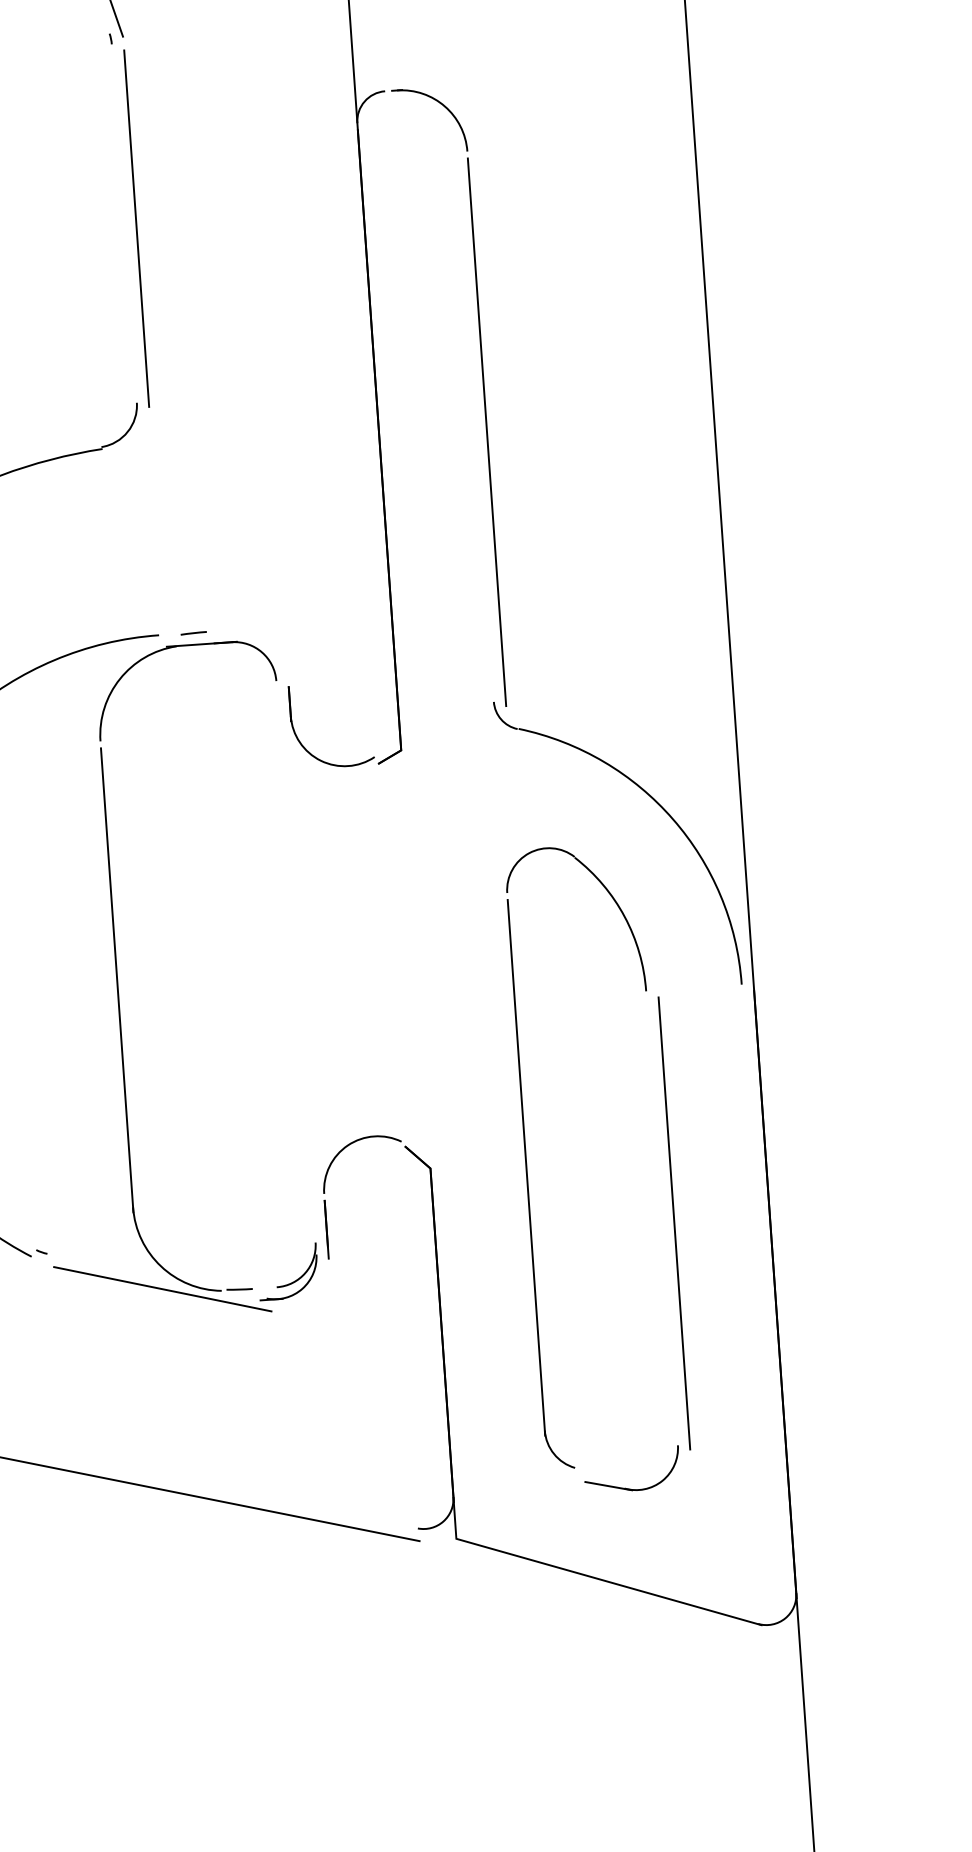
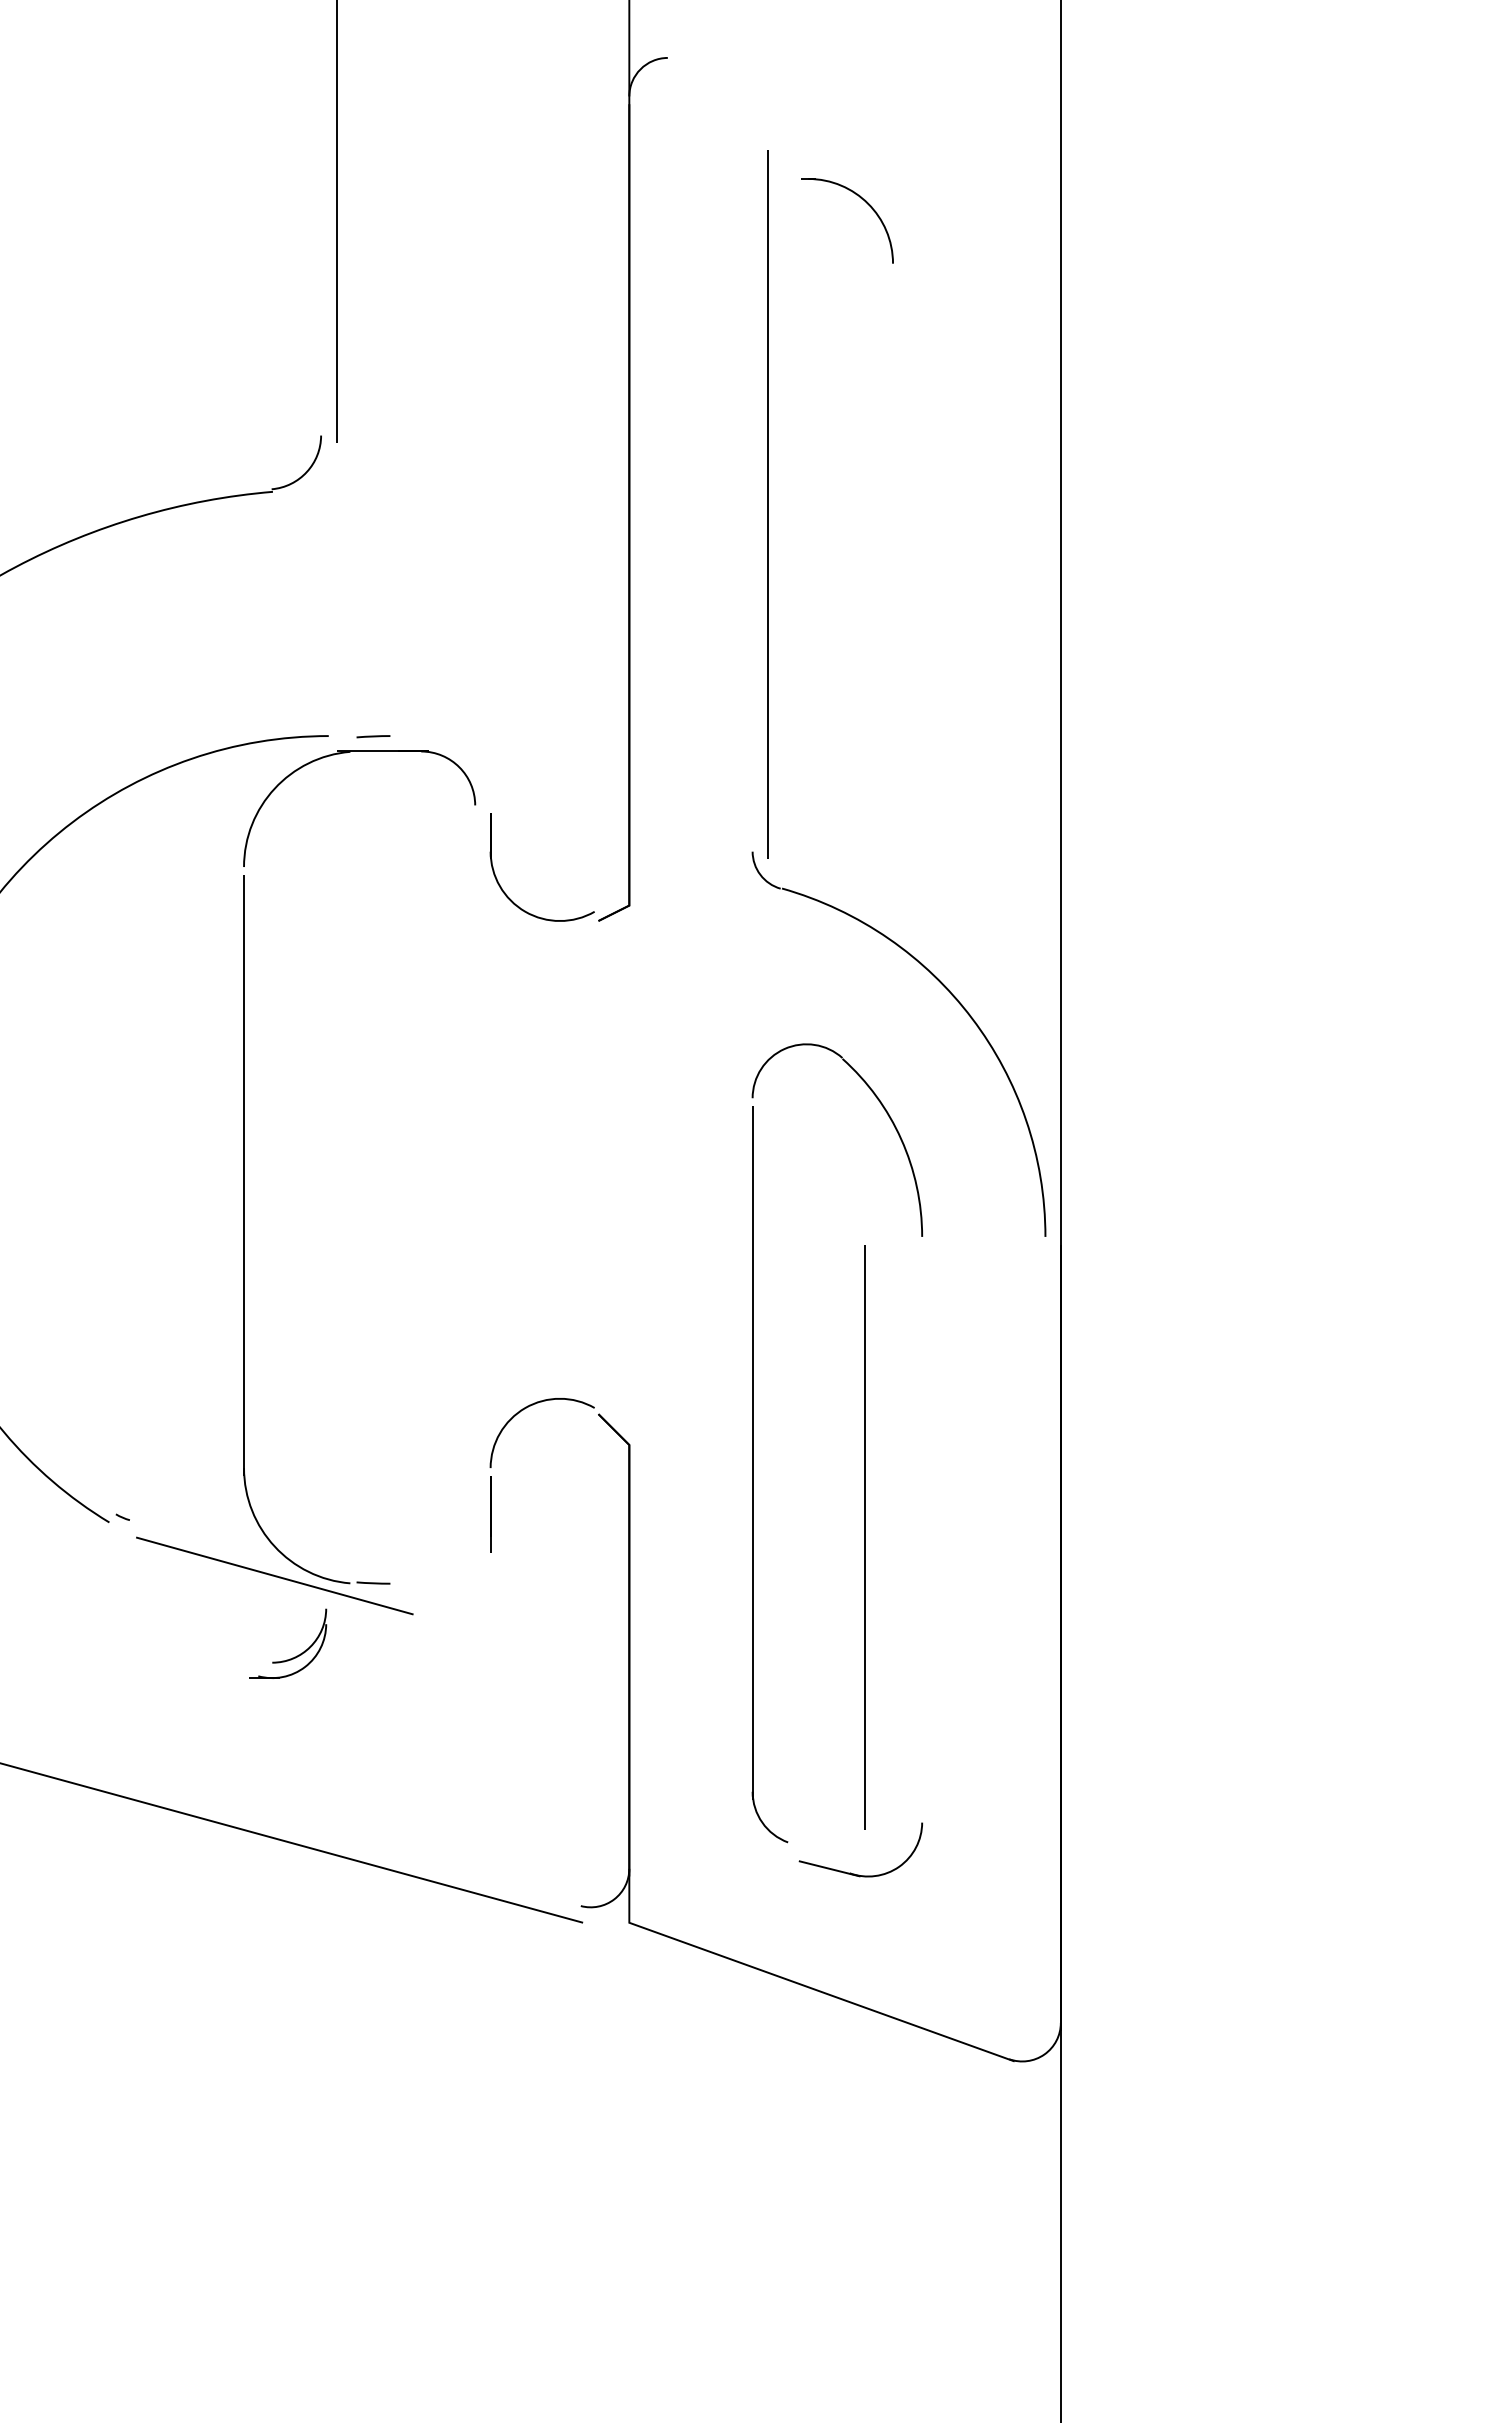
part: (439, 103) -> (861, 199), moved
line: (674, 1223) -> (864, 1537), moved
part: (293, 1281) -> (294, 1656), moved

